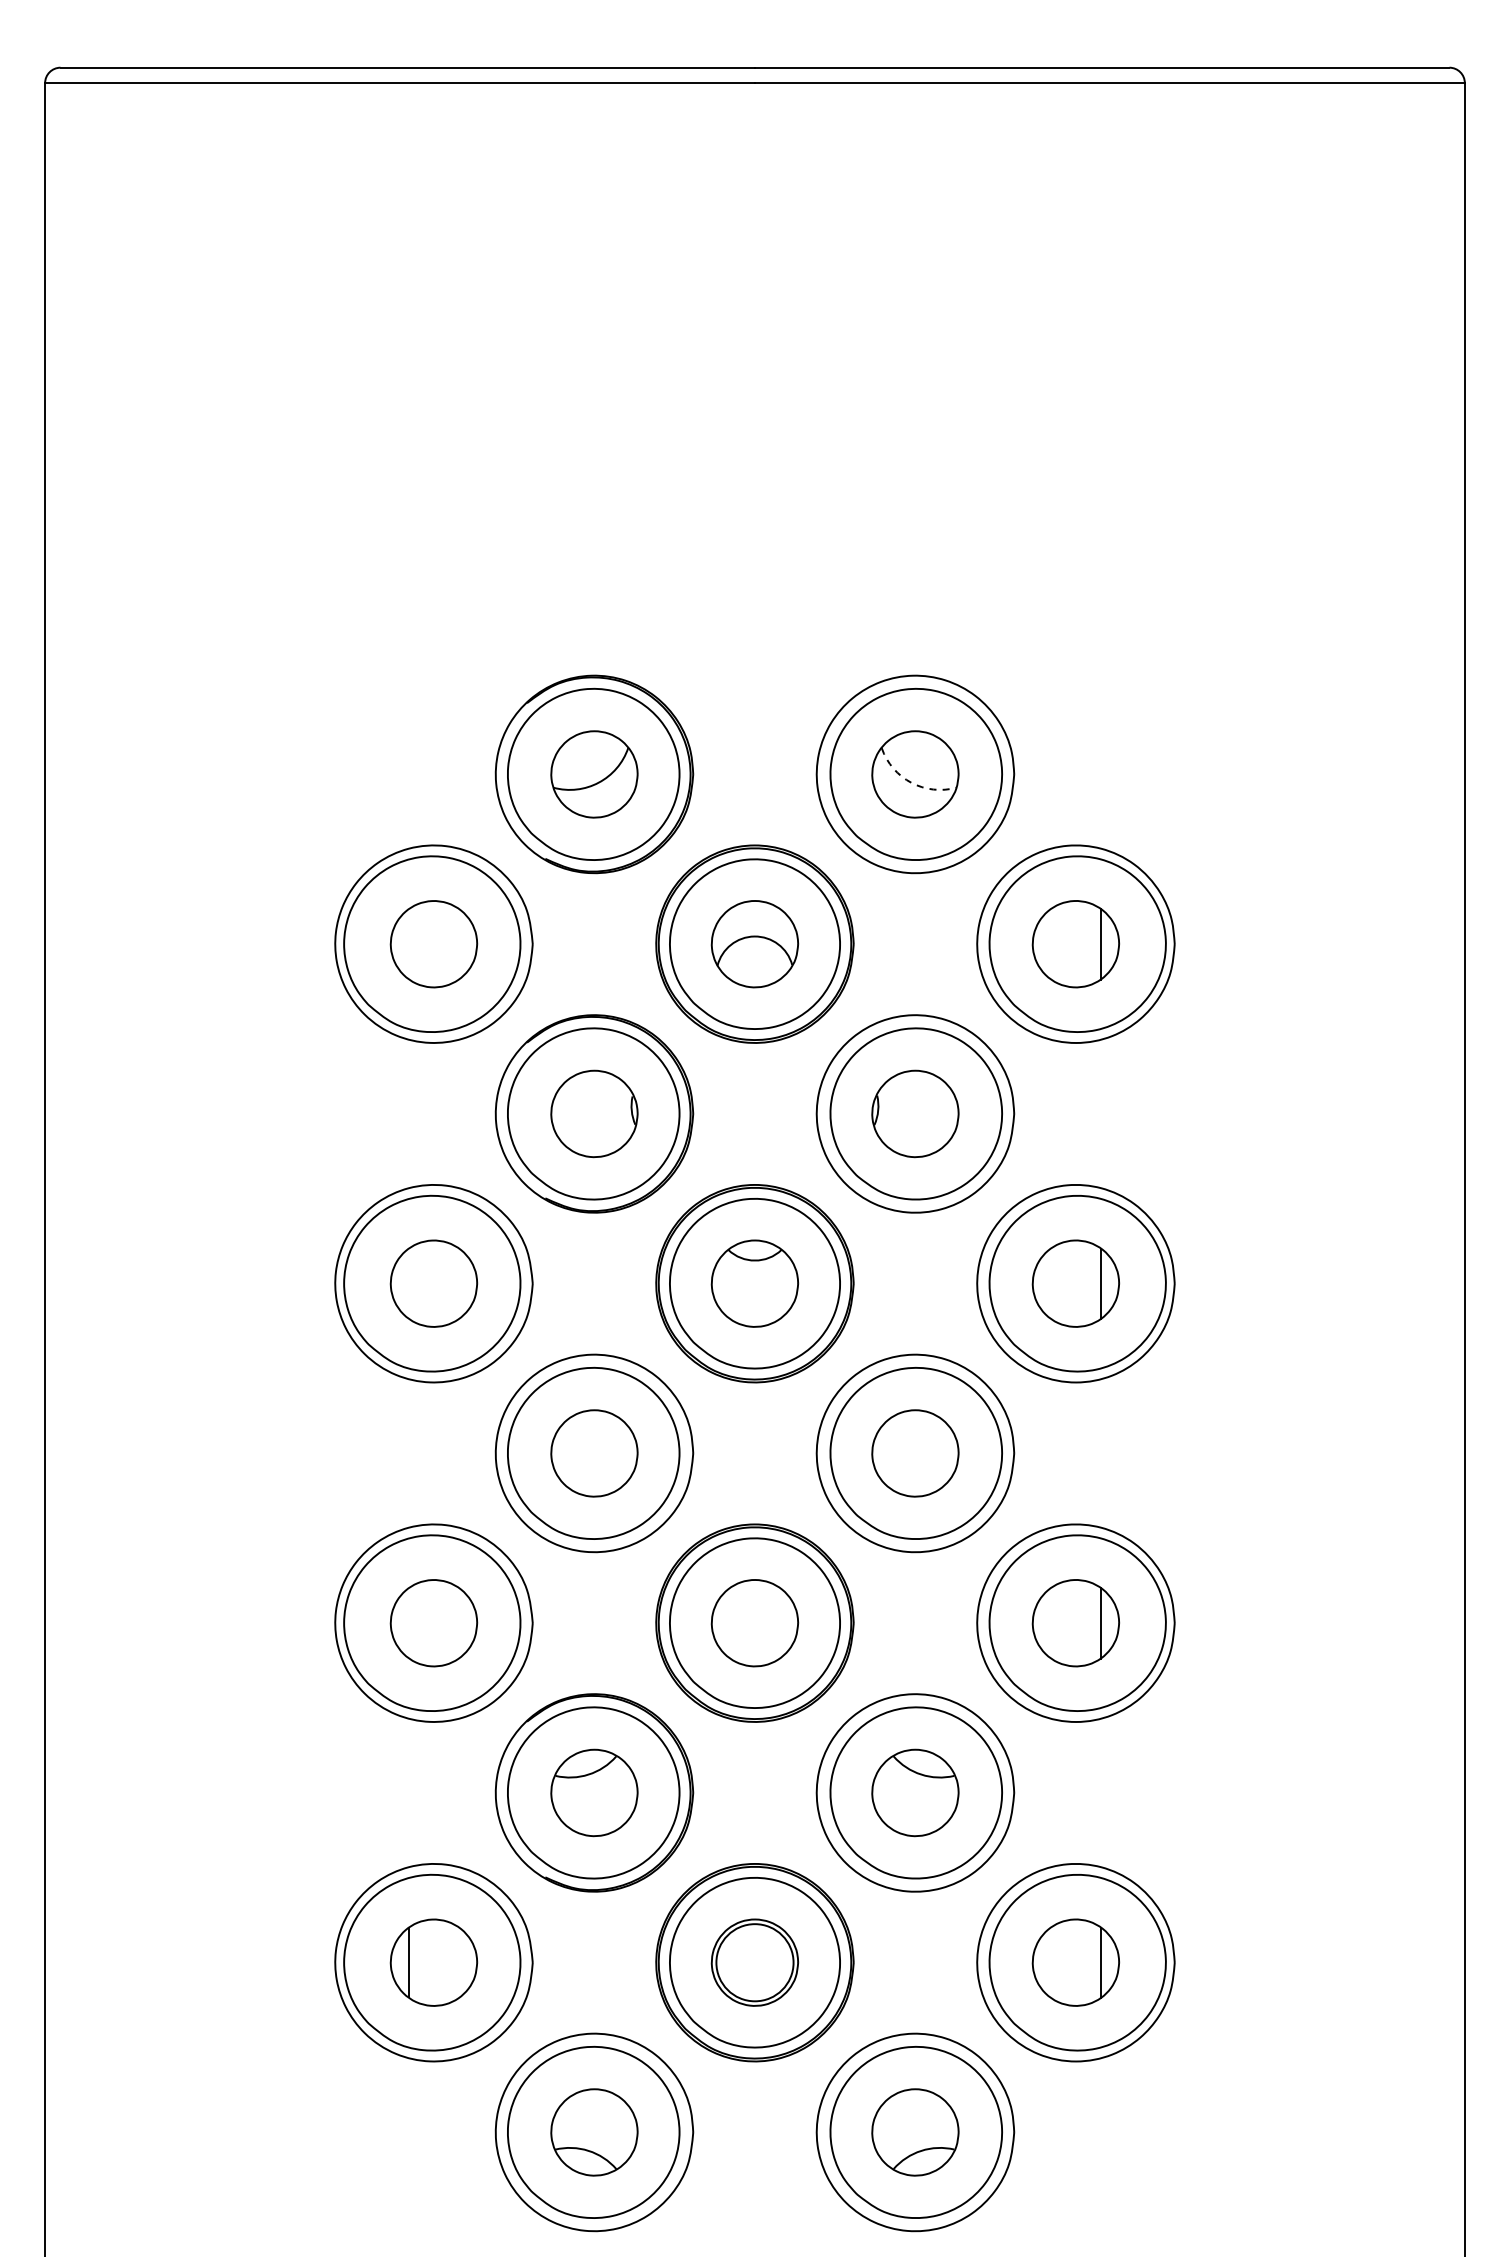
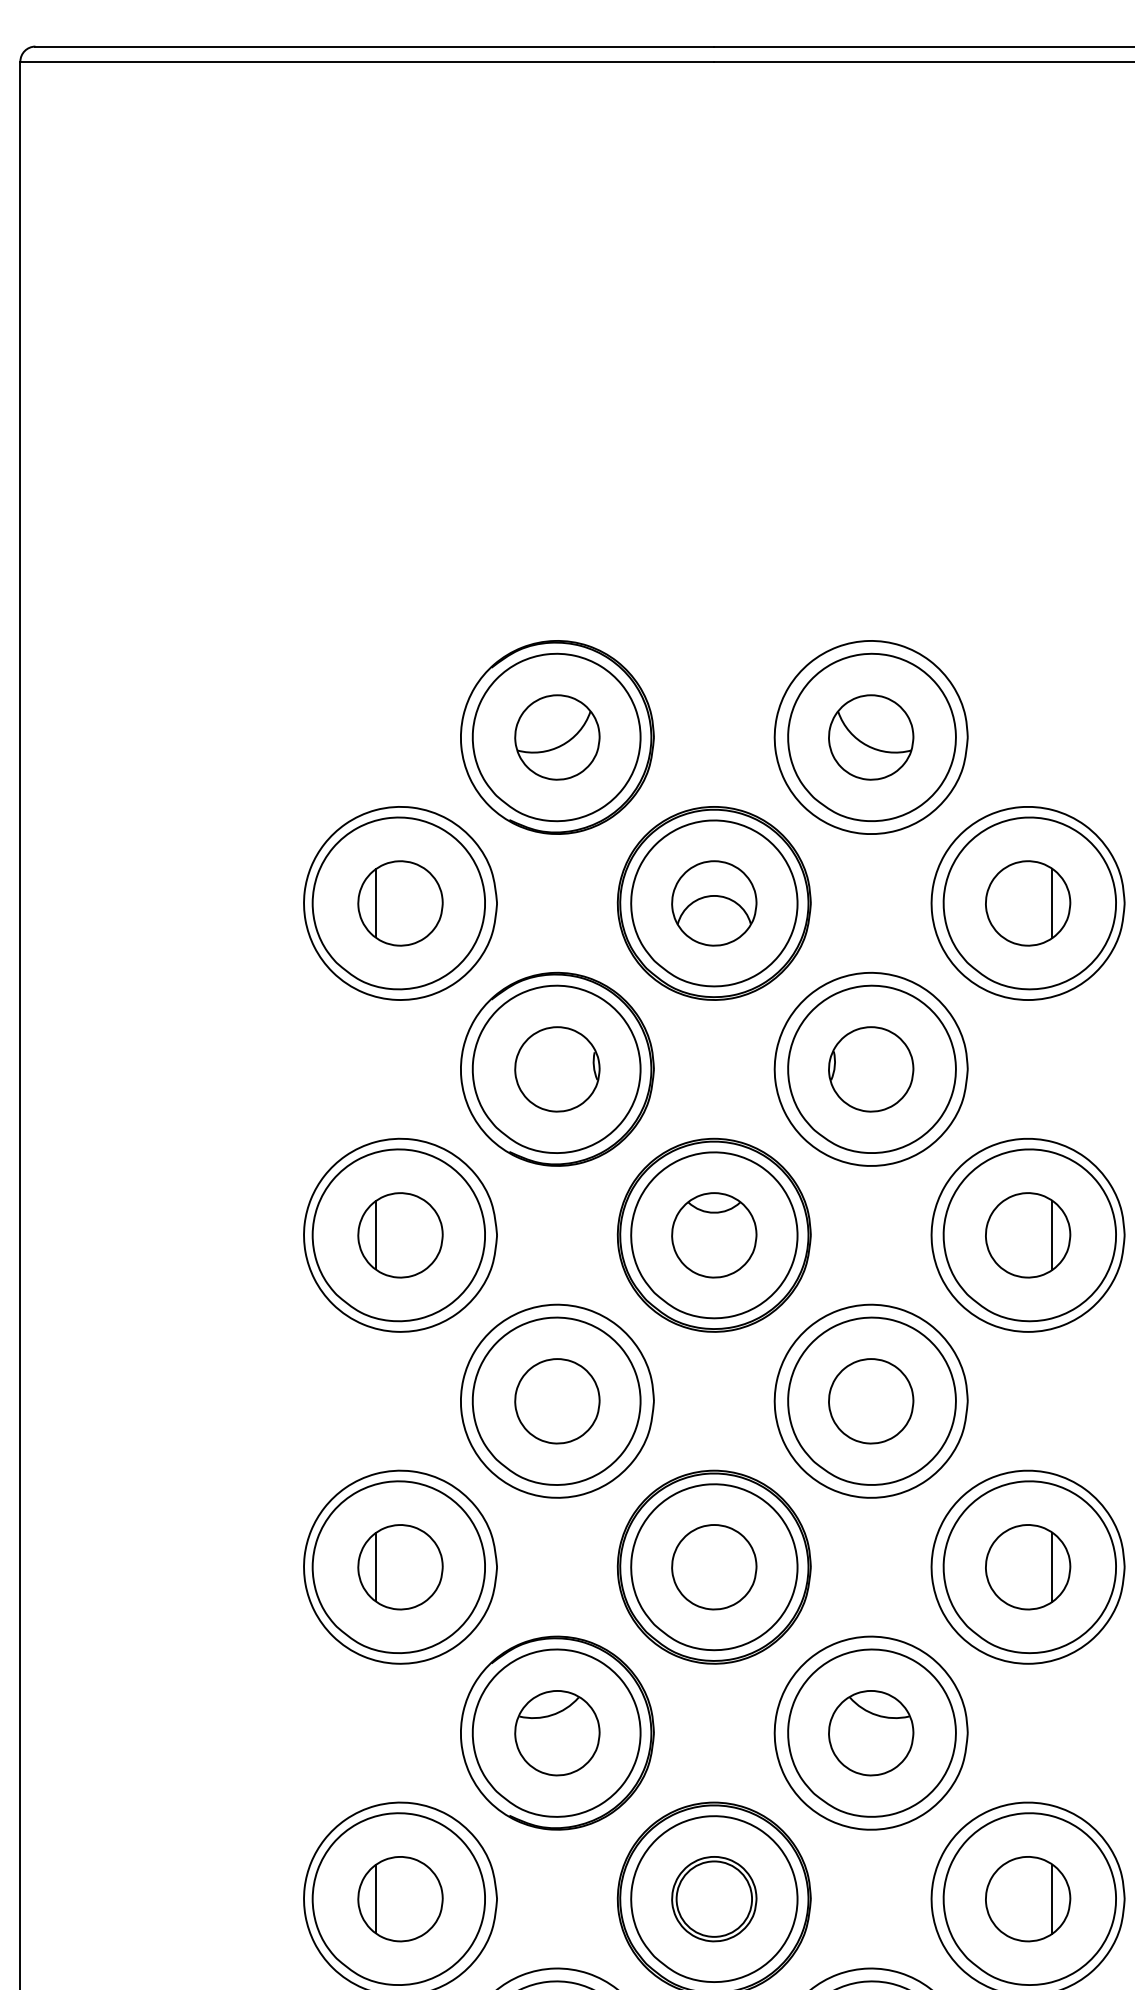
arc: (911, 782) -> (867, 745), dashed -> solid
line: (409, 943) -> (376, 902), added
line: (409, 1283) -> (376, 1235), added
line: (409, 1622) -> (376, 1566), added

